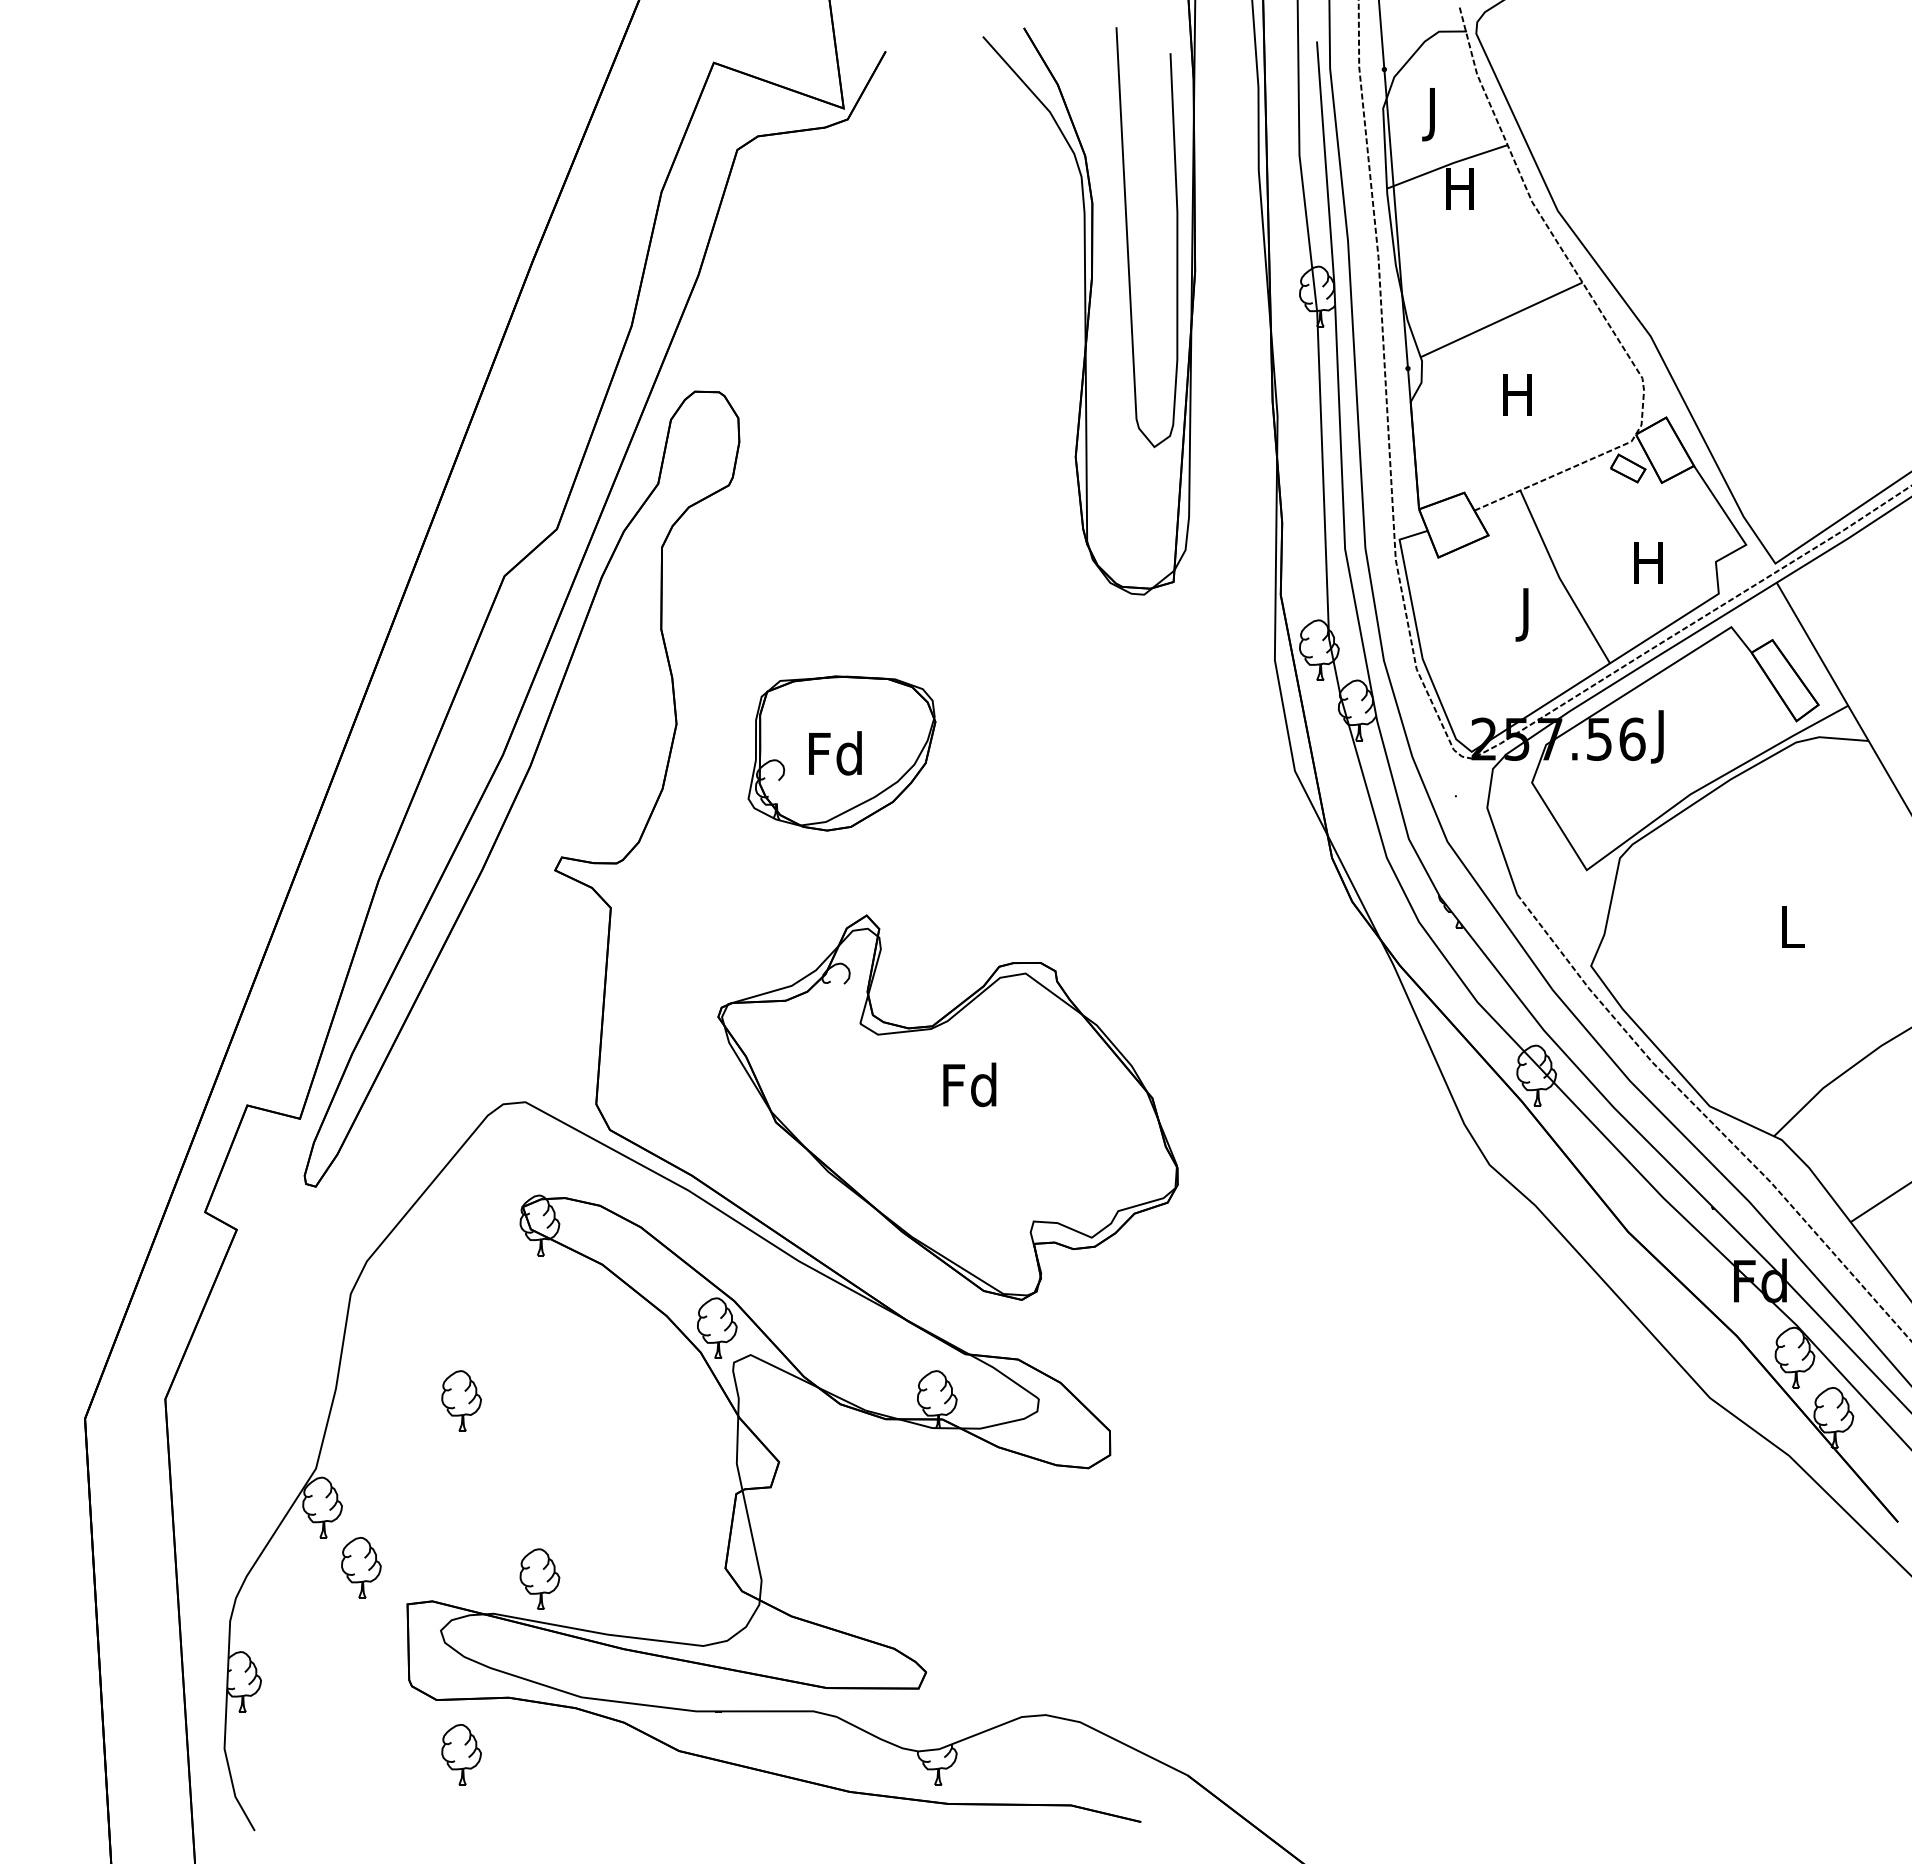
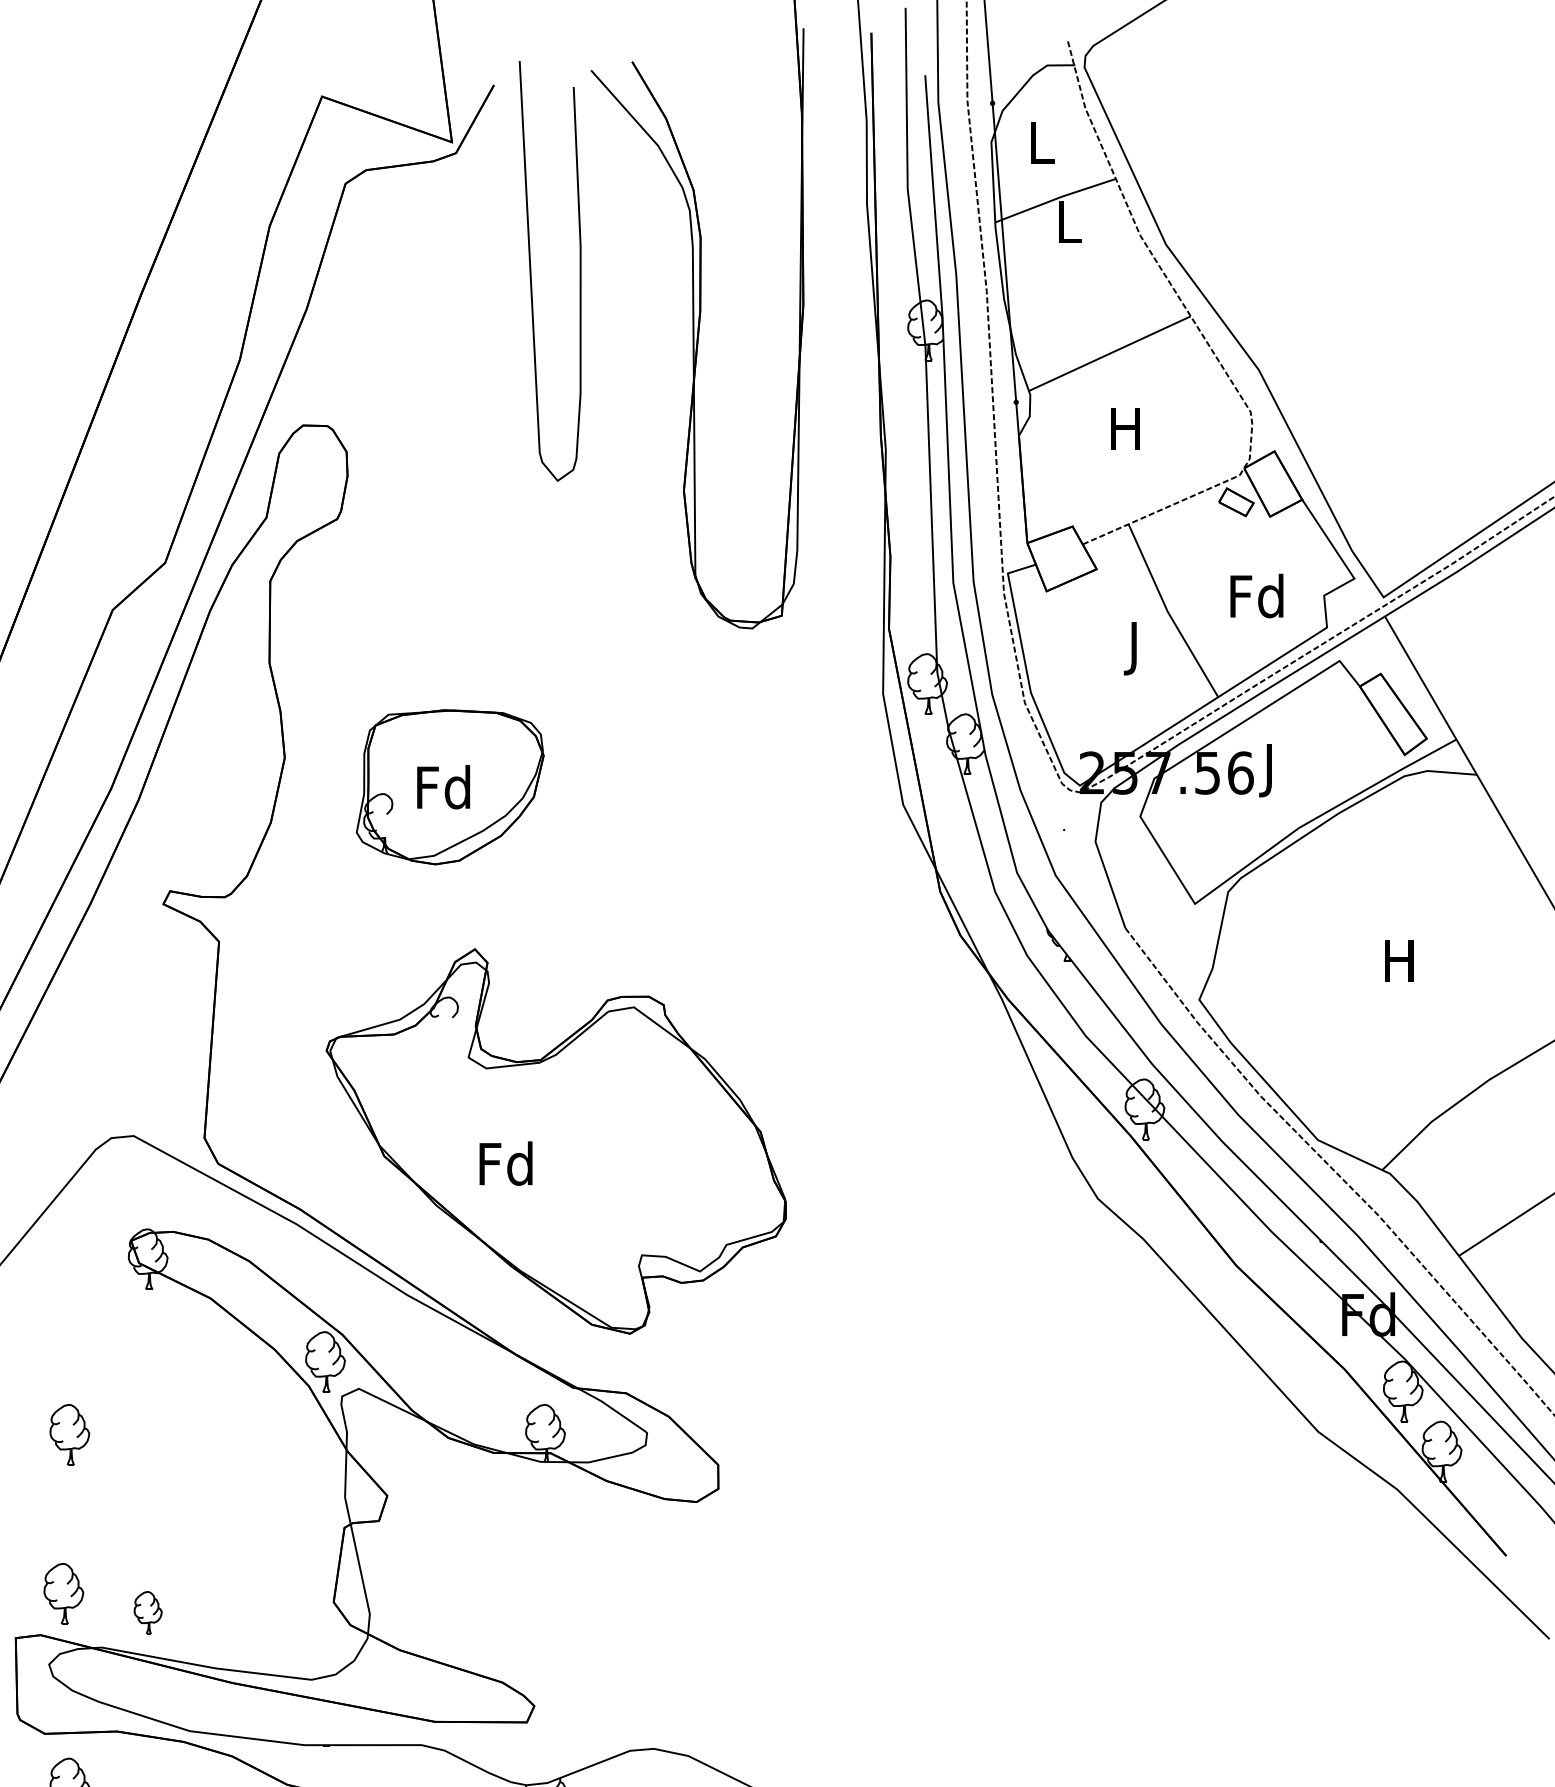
text: (1434, 114) -> (1042, 148), J -> L
text: (1459, 188) -> (1067, 222), H -> L
curve: (1128, 237) -> (531, 271), moved
text: (1648, 562) -> (1256, 596), H -> Fd
text: (1790, 926) -> (1398, 960), L -> H
text: (969, 1084) -> (505, 1163), moved
part: (455, 1559) -> (63, 1593), added
part: (539, 1578) -> (147, 1612), size x0.7

